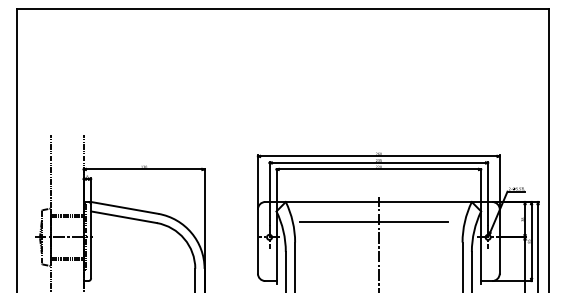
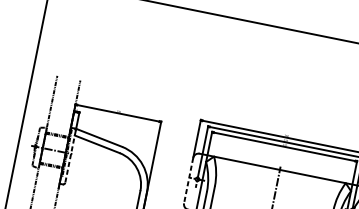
line: (374, 222) -> (273, 183), removed
line: (91, 241) -> (70, 156), solid -> dashed
line: (257, 242) -> (188, 181), solid -> dashed

